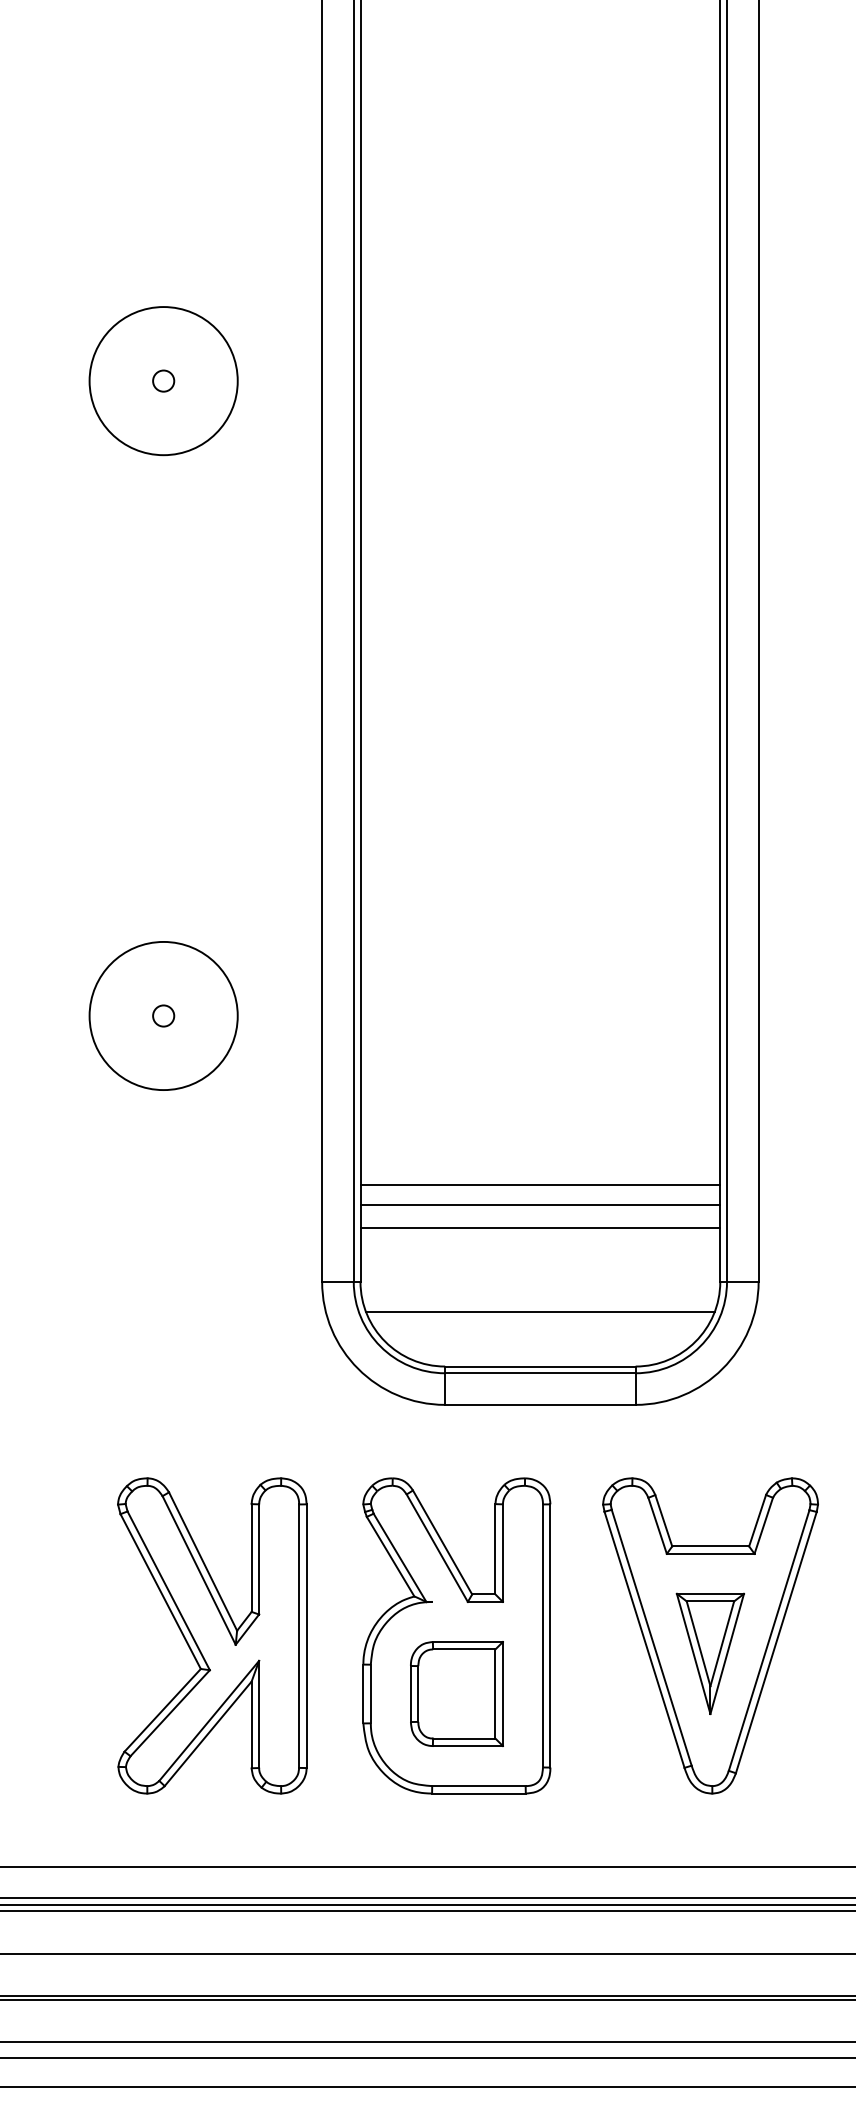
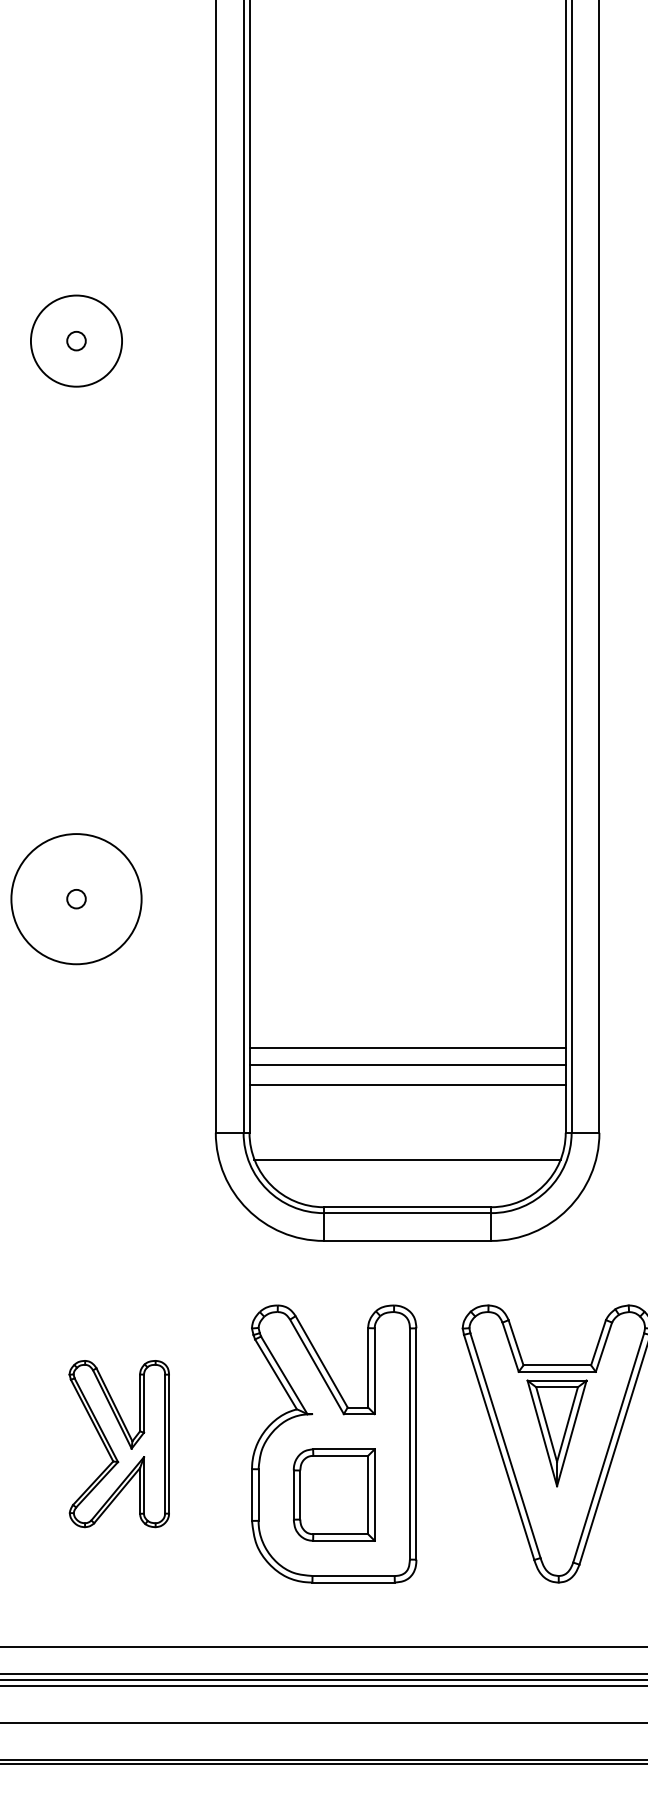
circle: (163, 381) -> (76, 341), size x0.7
part: (212, 1635) -> (119, 1443), size x0.6
part: (709, 1653) -> (556, 1433), moved

